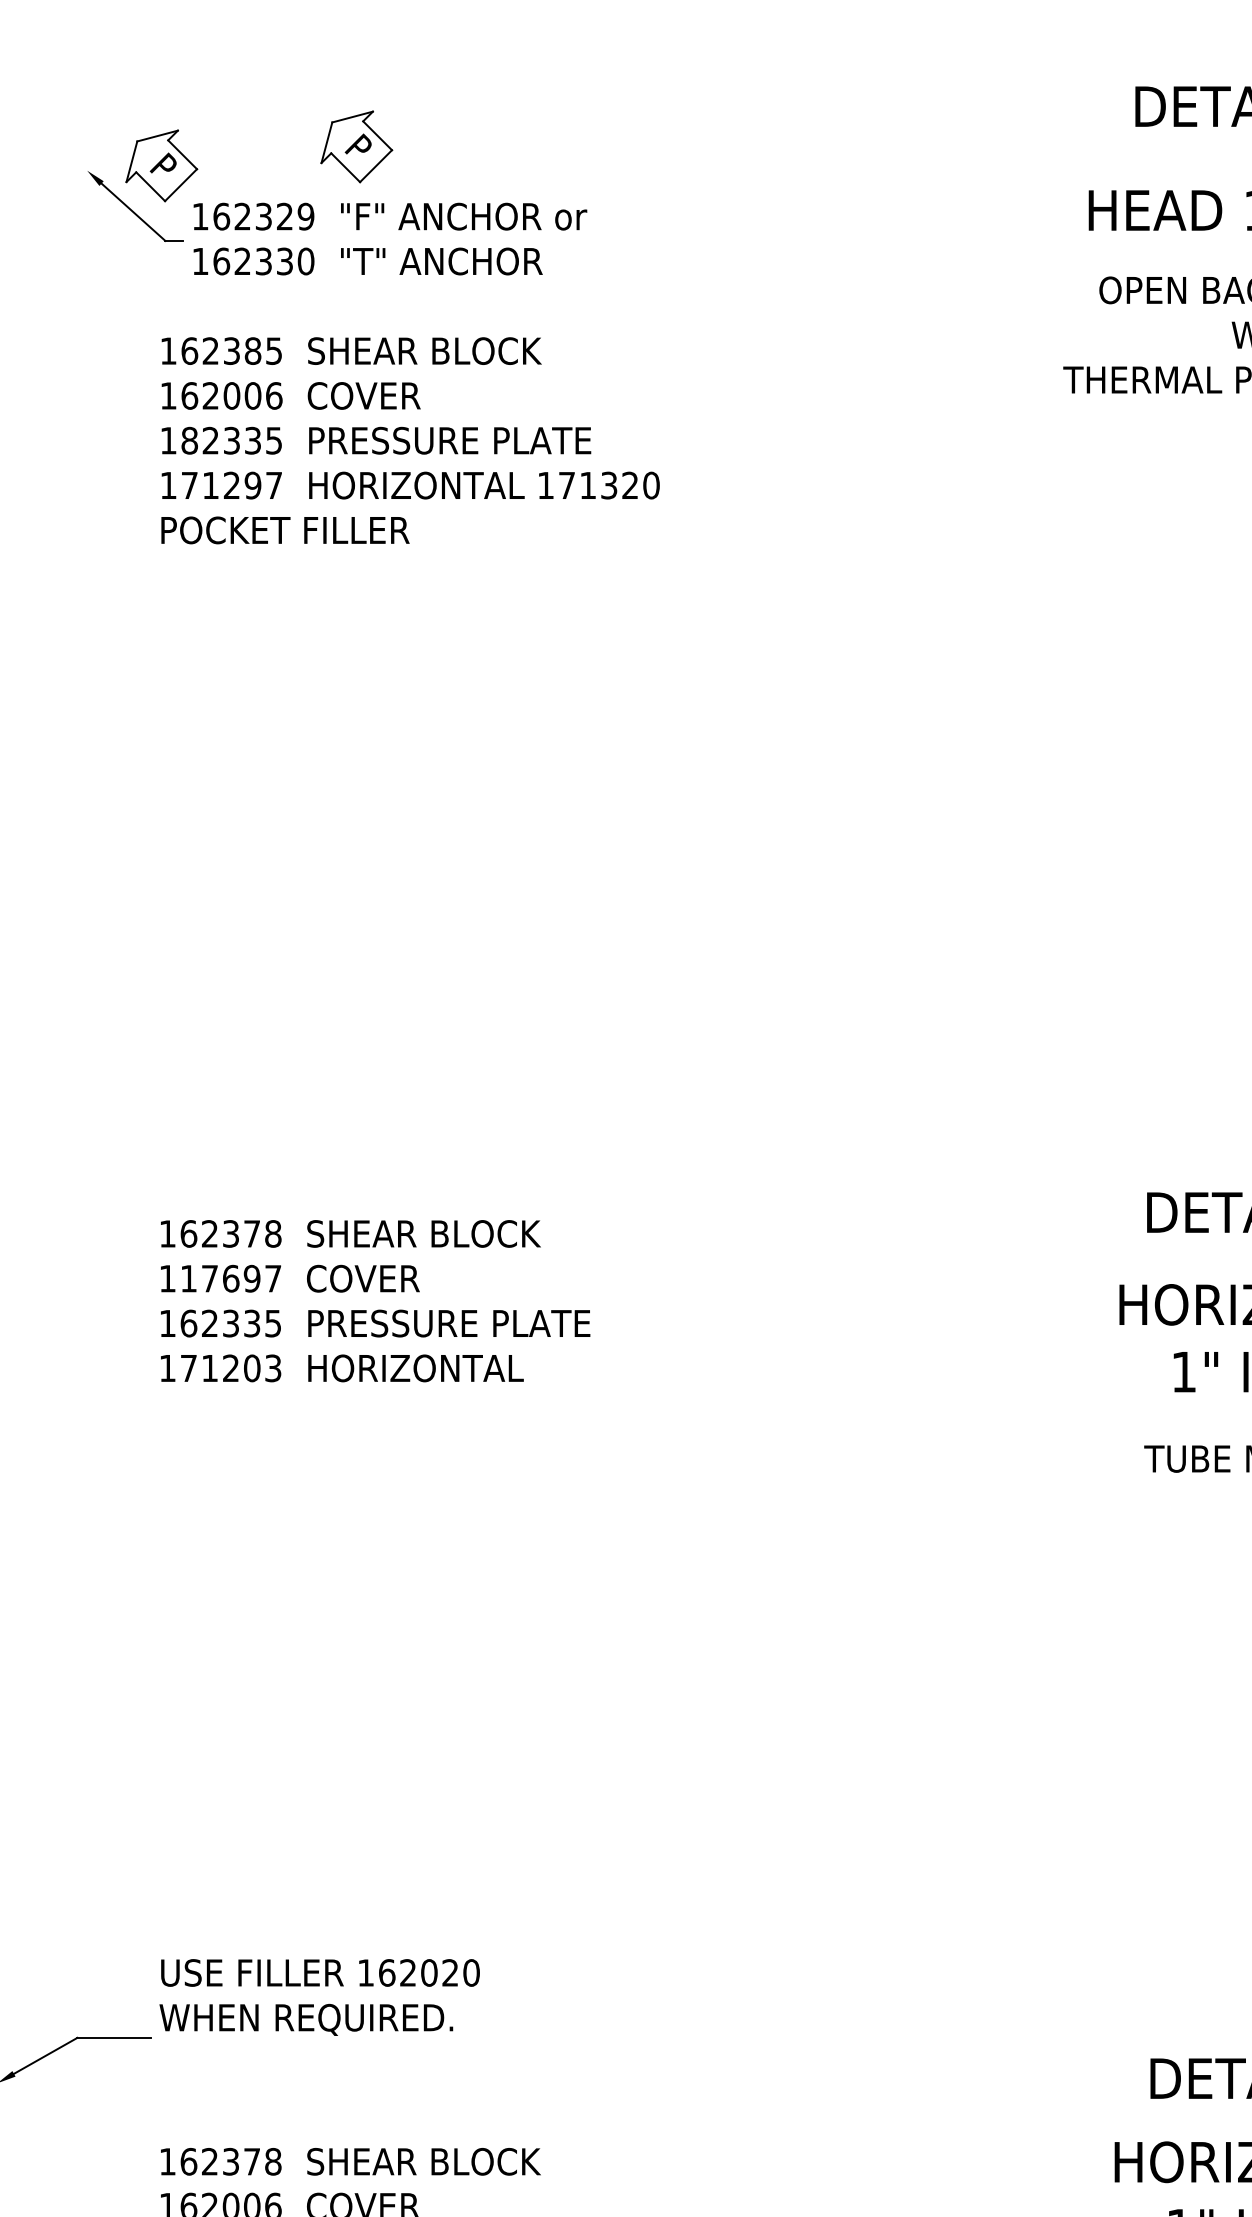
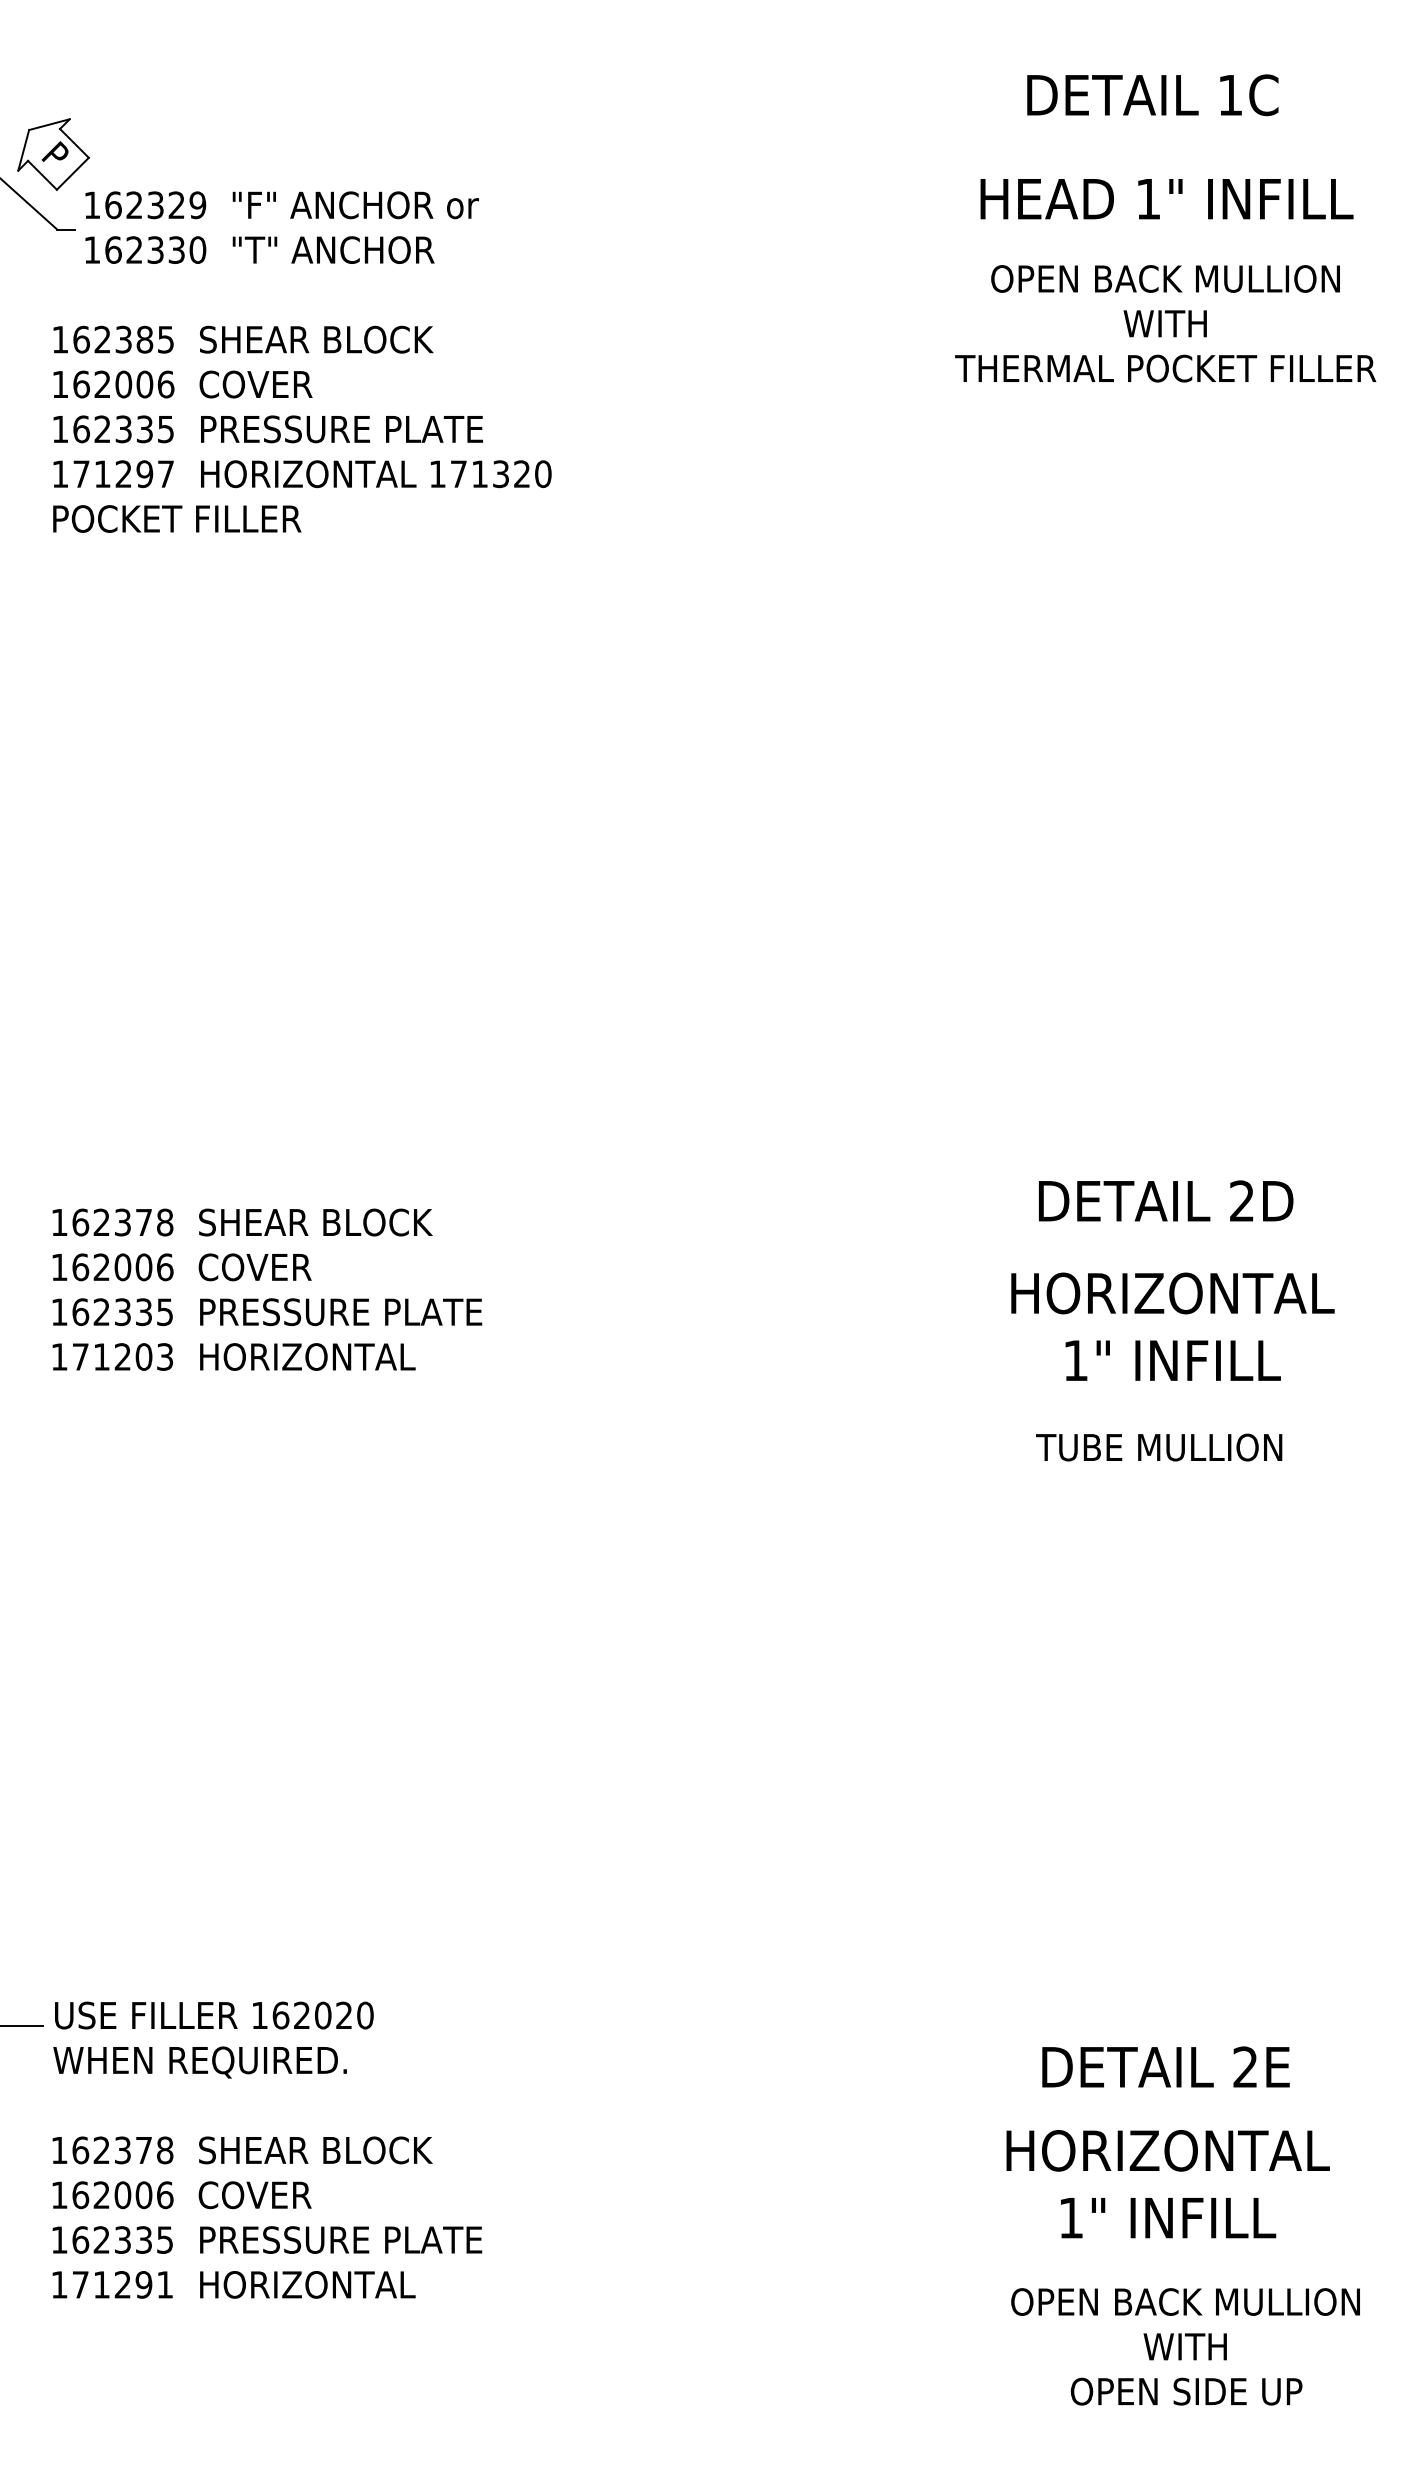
part: (356, 146) -> (248, 135), removed
text: (189, 440) -> (81, 429), 182335 -> 162335
text: (230, 1278) -> (122, 1267), 117697 -> 162006
text: (319, 1996) -> (213, 2039), moved

